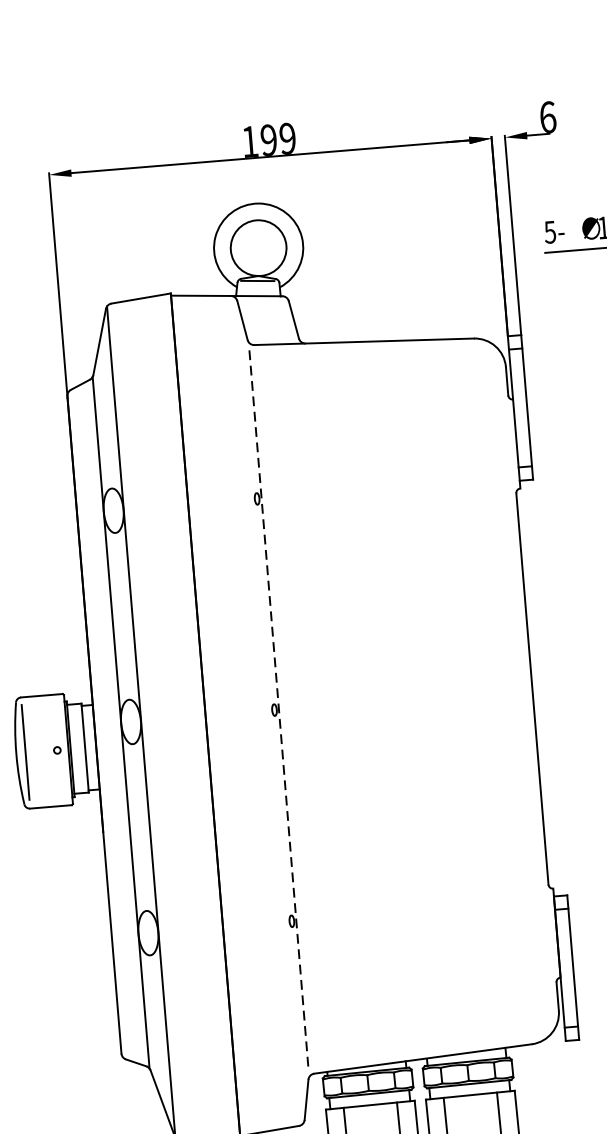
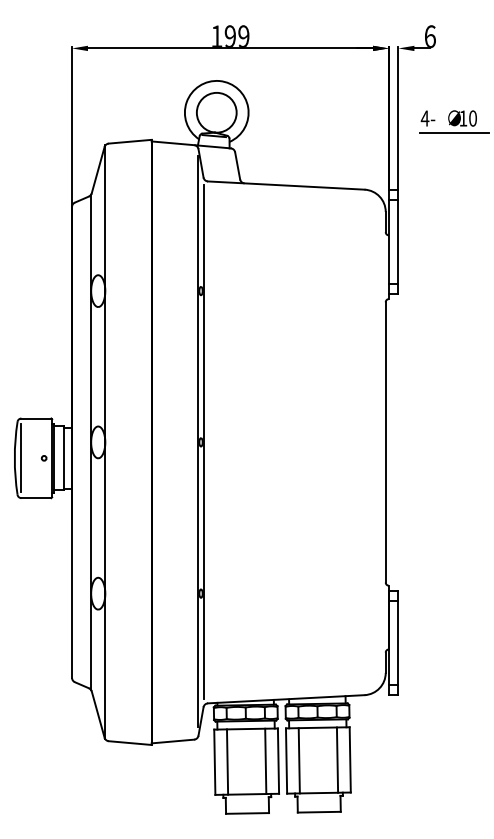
text: (549, 232) -> (424, 118), 5- -> 4-
line: (269, 709) -> (197, 441), added
line: (279, 709) -> (204, 442), dashed -> solid

